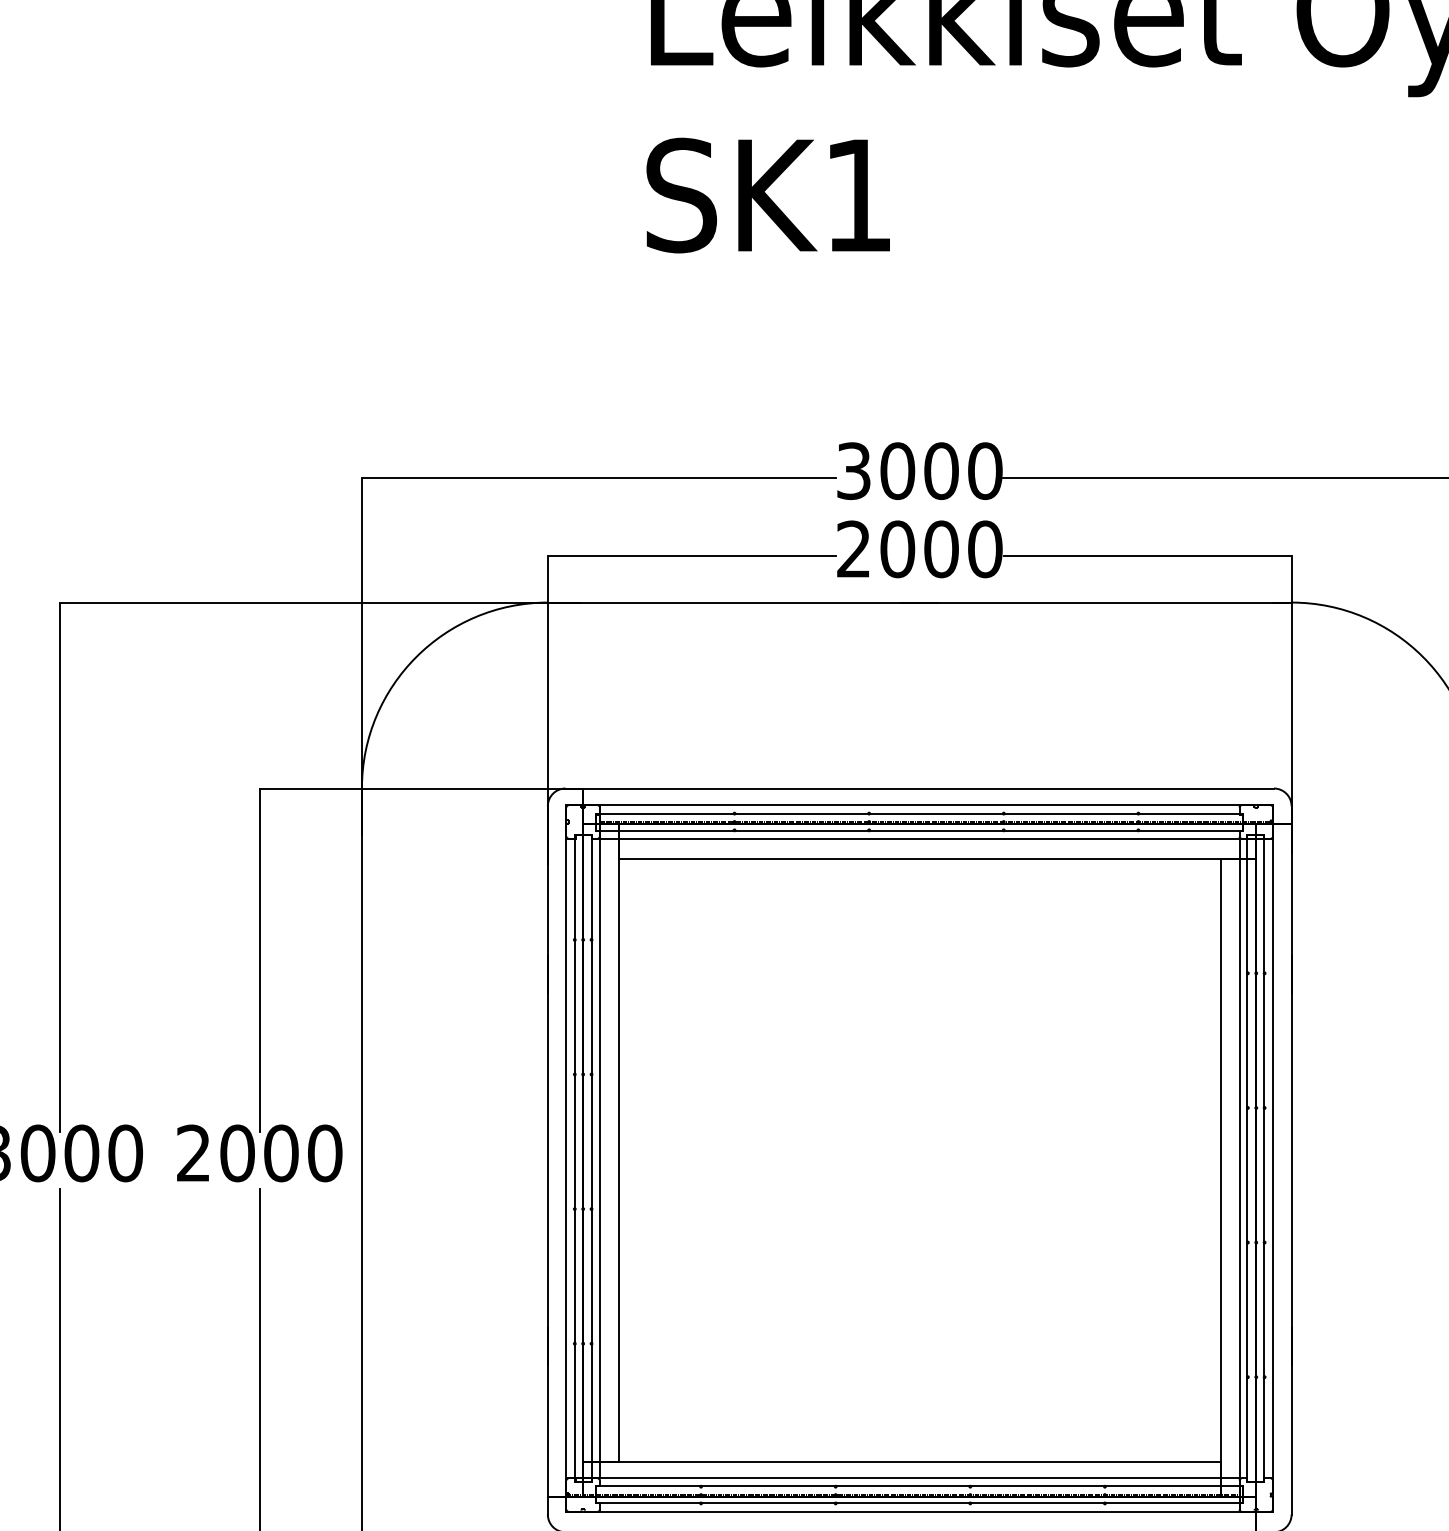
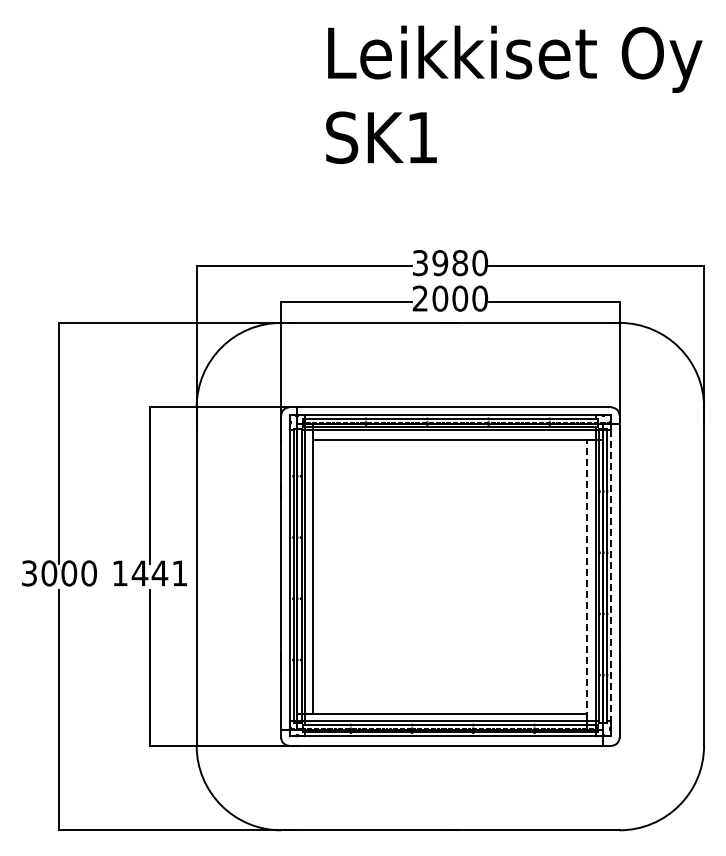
text: (920, 471) -> (450, 263), 3000 -> 3980
text: (258, 1153) -> (149, 573), 2000 -> 1441
line: (1273, 1175) -> (611, 583), solid -> dashed
line: (1221, 1177) -> (587, 584), solid -> dashed

